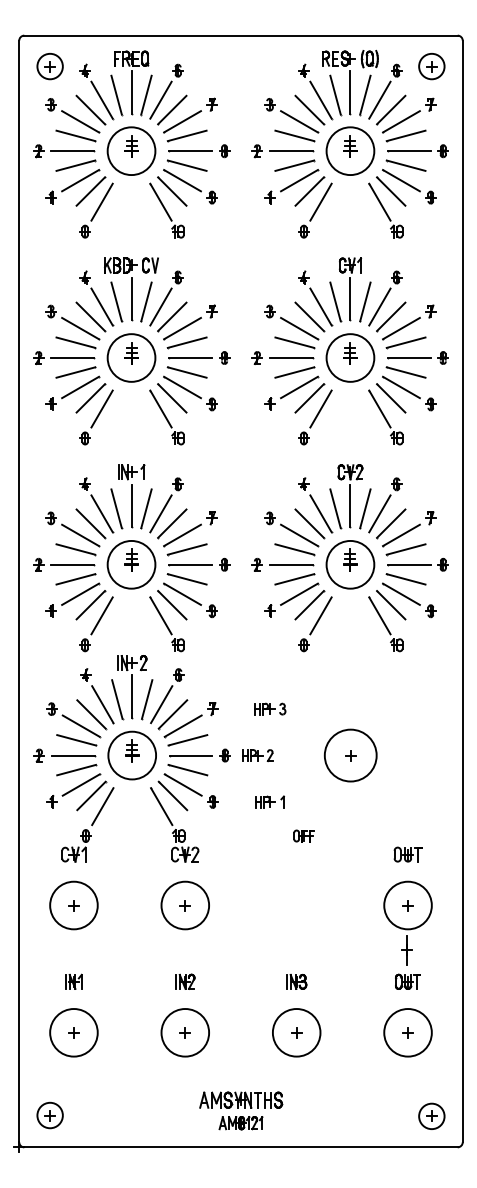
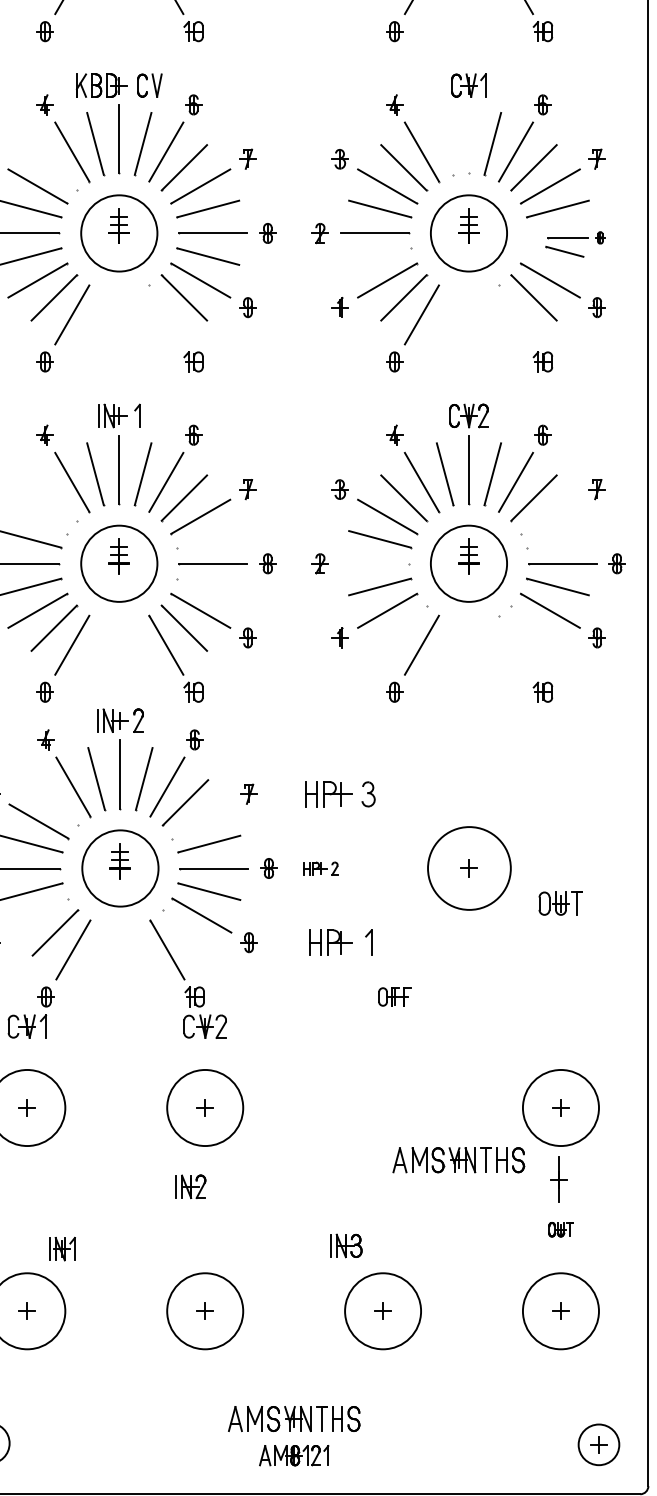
line: (350, 298) -> (469, 138), removed
line: (335, 301) -> (445, 143), removed
line: (90, 316) -> (53, 167), removed
part: (416, 364) -> (574, 243), size x0.6
line: (294, 372) -> (379, 256), removed
line: (160, 408) -> (165, 314), removed
line: (379, 408) -> (515, 314), removed
line: (90, 523) -> (53, 497), removed
line: (80, 535) -> (37, 516), removed
line: (401, 535) -> (550, 516), removed
line: (186, 549) -> (207, 539), removed
line: (405, 549) -> (556, 539), removed
line: (291, 564) -> (374, 563), removed
line: (186, 579) -> (207, 587), removed
line: (309, 605) -> (403, 628), removed
line: (391, 605) -> (534, 628), removed
line: (379, 615) -> (515, 644), removed
part: (270, 708) -> (341, 793), size x1.4
line: (91, 714) -> (55, 802), removed
line: (182, 725) -> (200, 820), removed
part: (257, 755) -> (320, 868), size x0.7
line: (80, 784) -> (37, 914), removed
line: (172, 795) -> (184, 932), removed
part: (269, 801) -> (339, 941), size x1.4
part: (407, 854) -> (560, 903), moved
part: (344, 937) -> (459, 1159), added
part: (73, 981) -> (61, 1248), moved
part: (185, 981) -> (191, 1186), moved
part: (296, 981) -> (346, 1245), moved
part: (407, 981) -> (560, 1229), size x0.6

